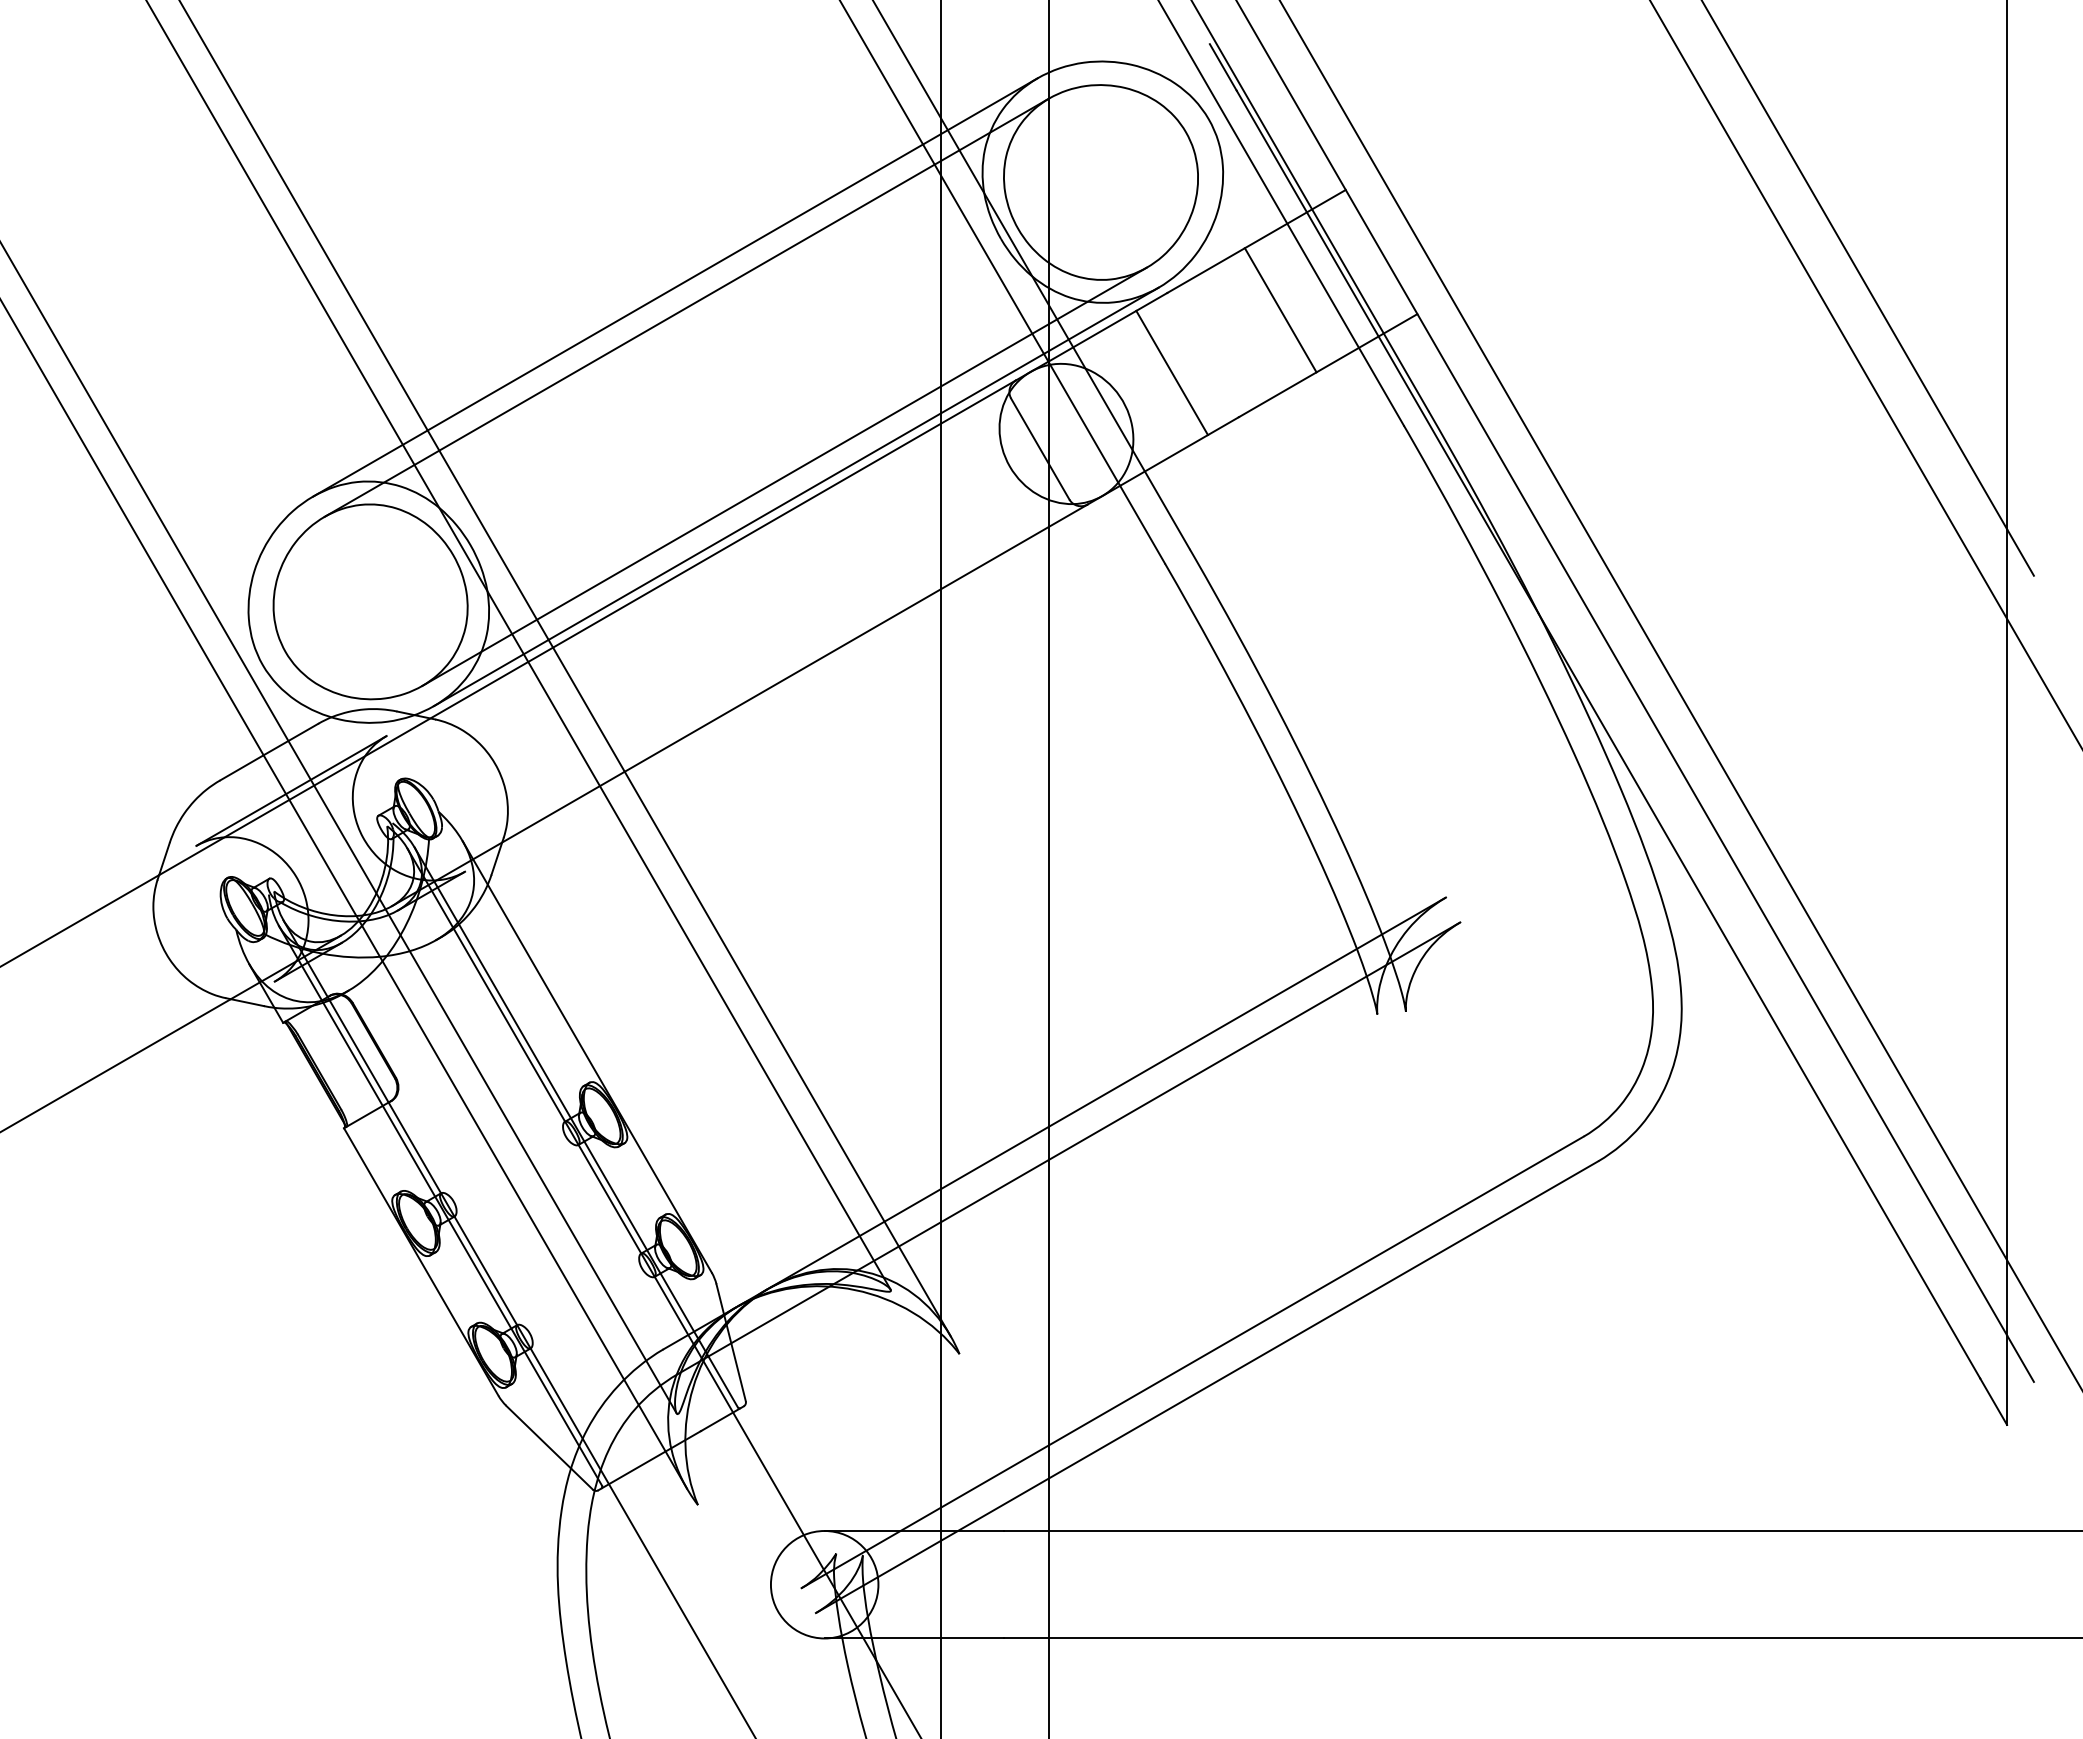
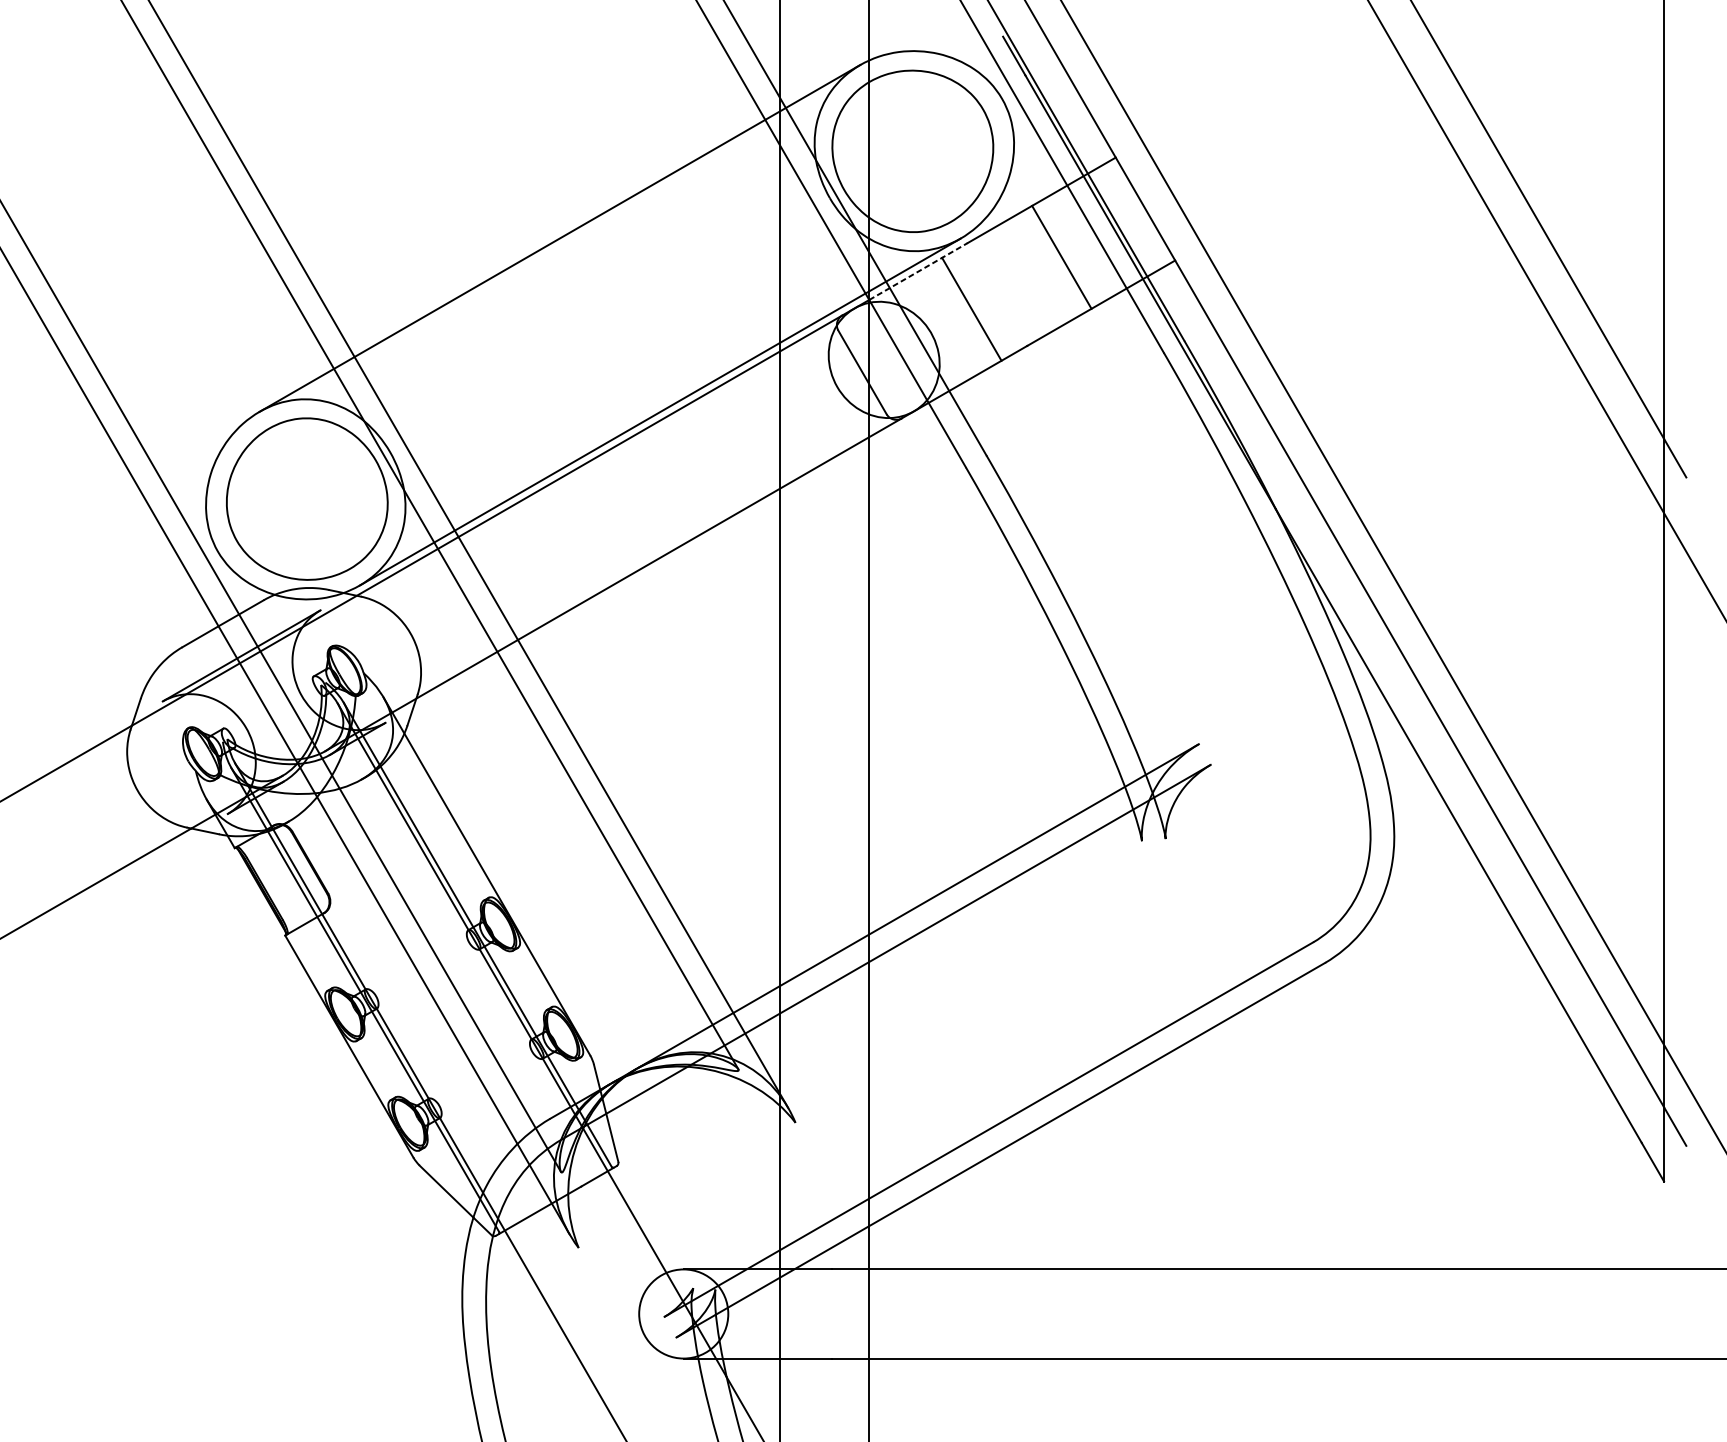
line: (686, 307) -> (569, 255), removed
line: (1107, 327) -> (918, 271), solid -> dashed
line: (784, 476) -> (650, 395), removed

